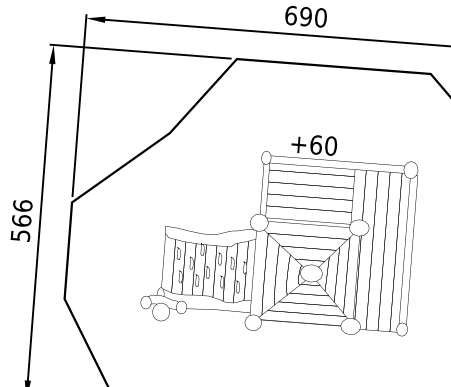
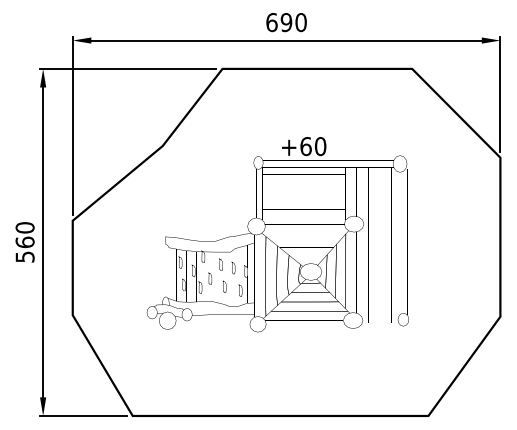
text: (22, 205) -> (24, 227), 566 -> 560

